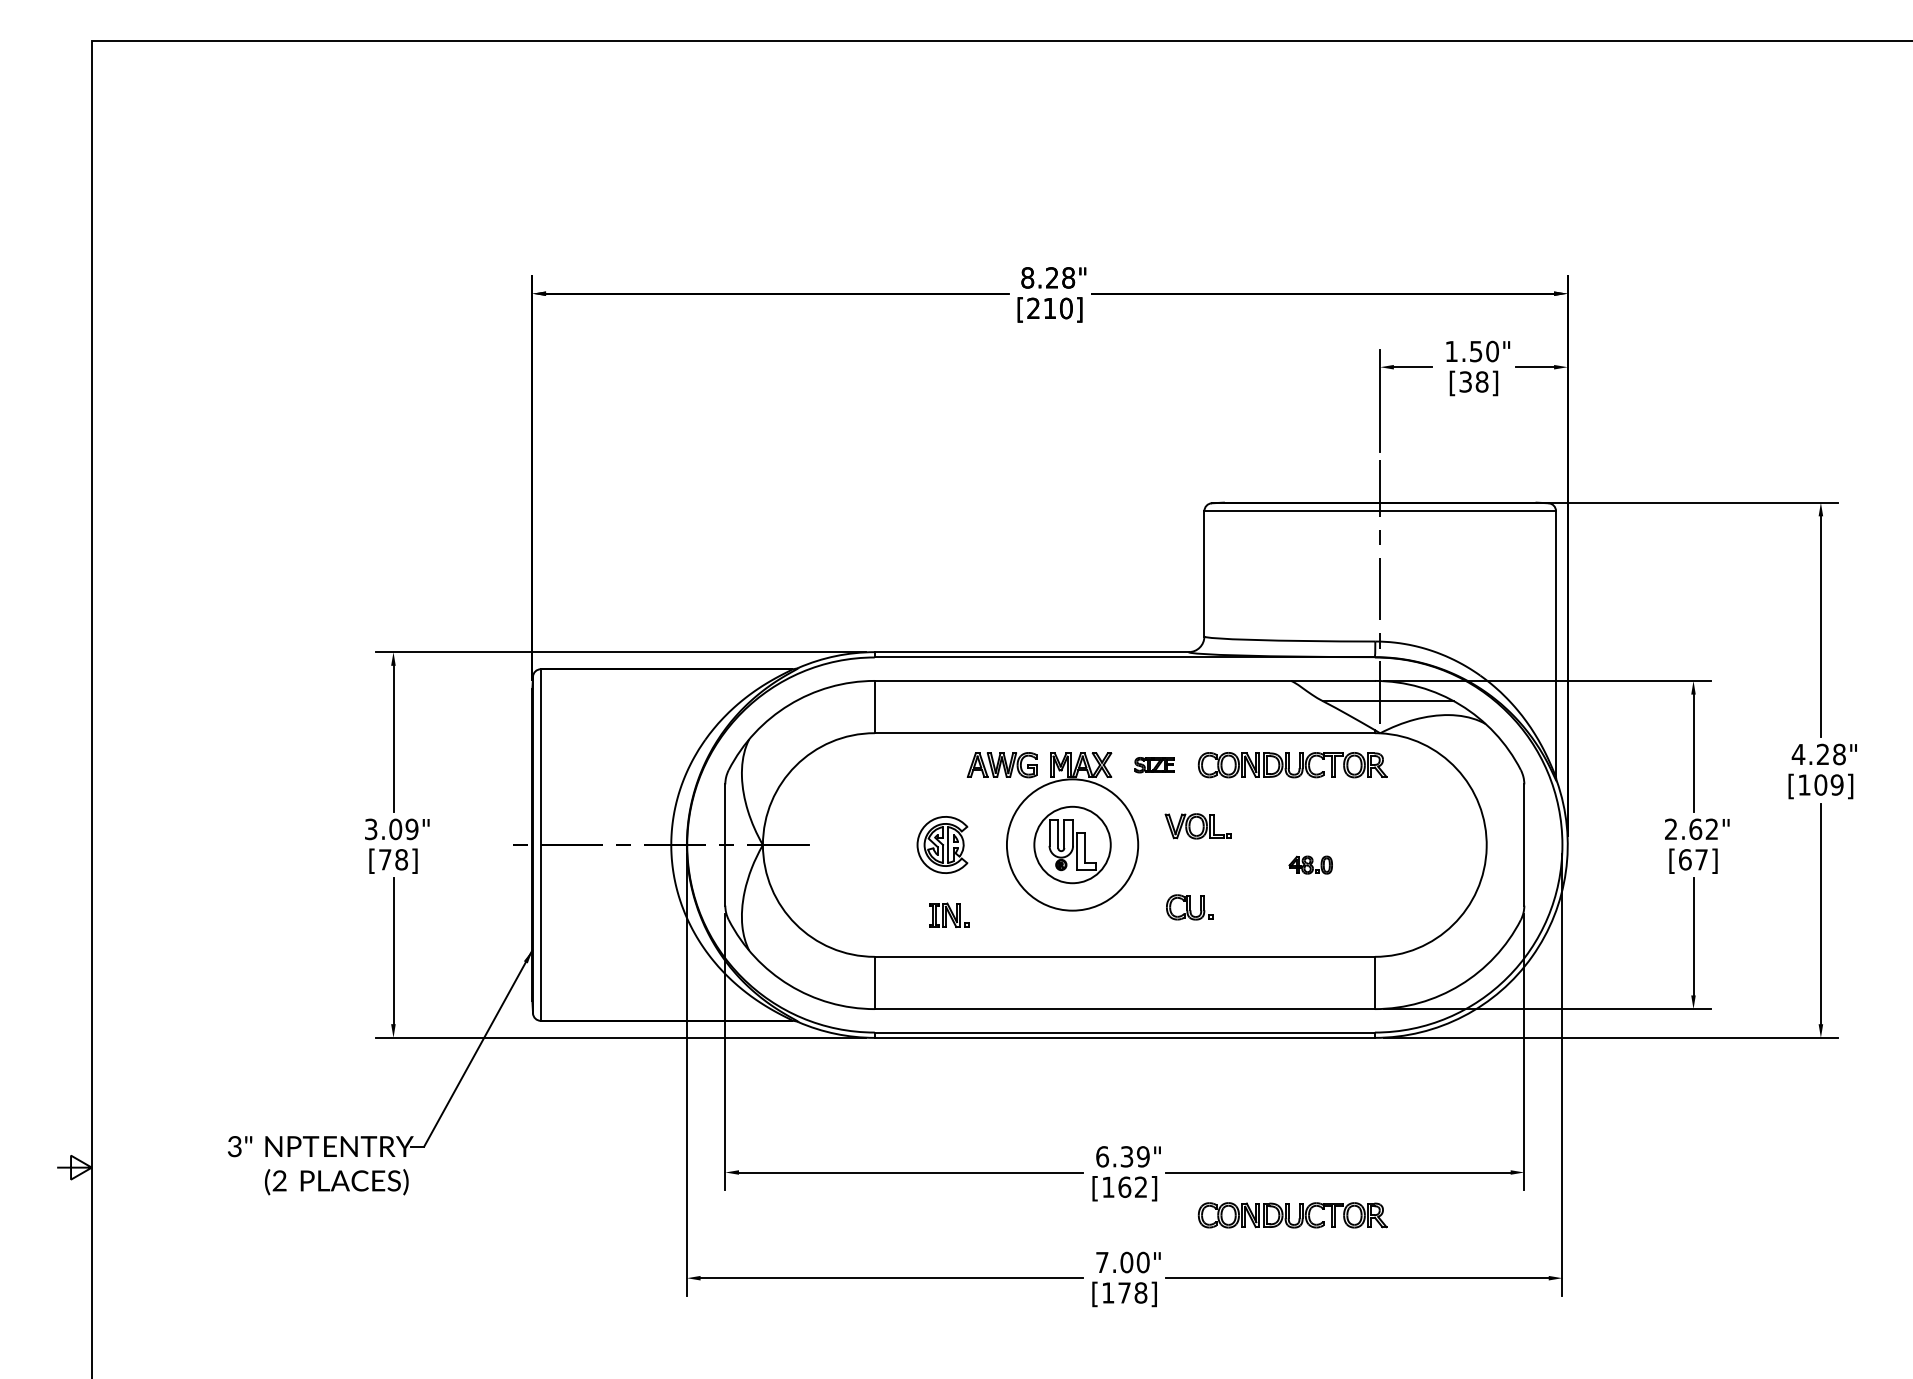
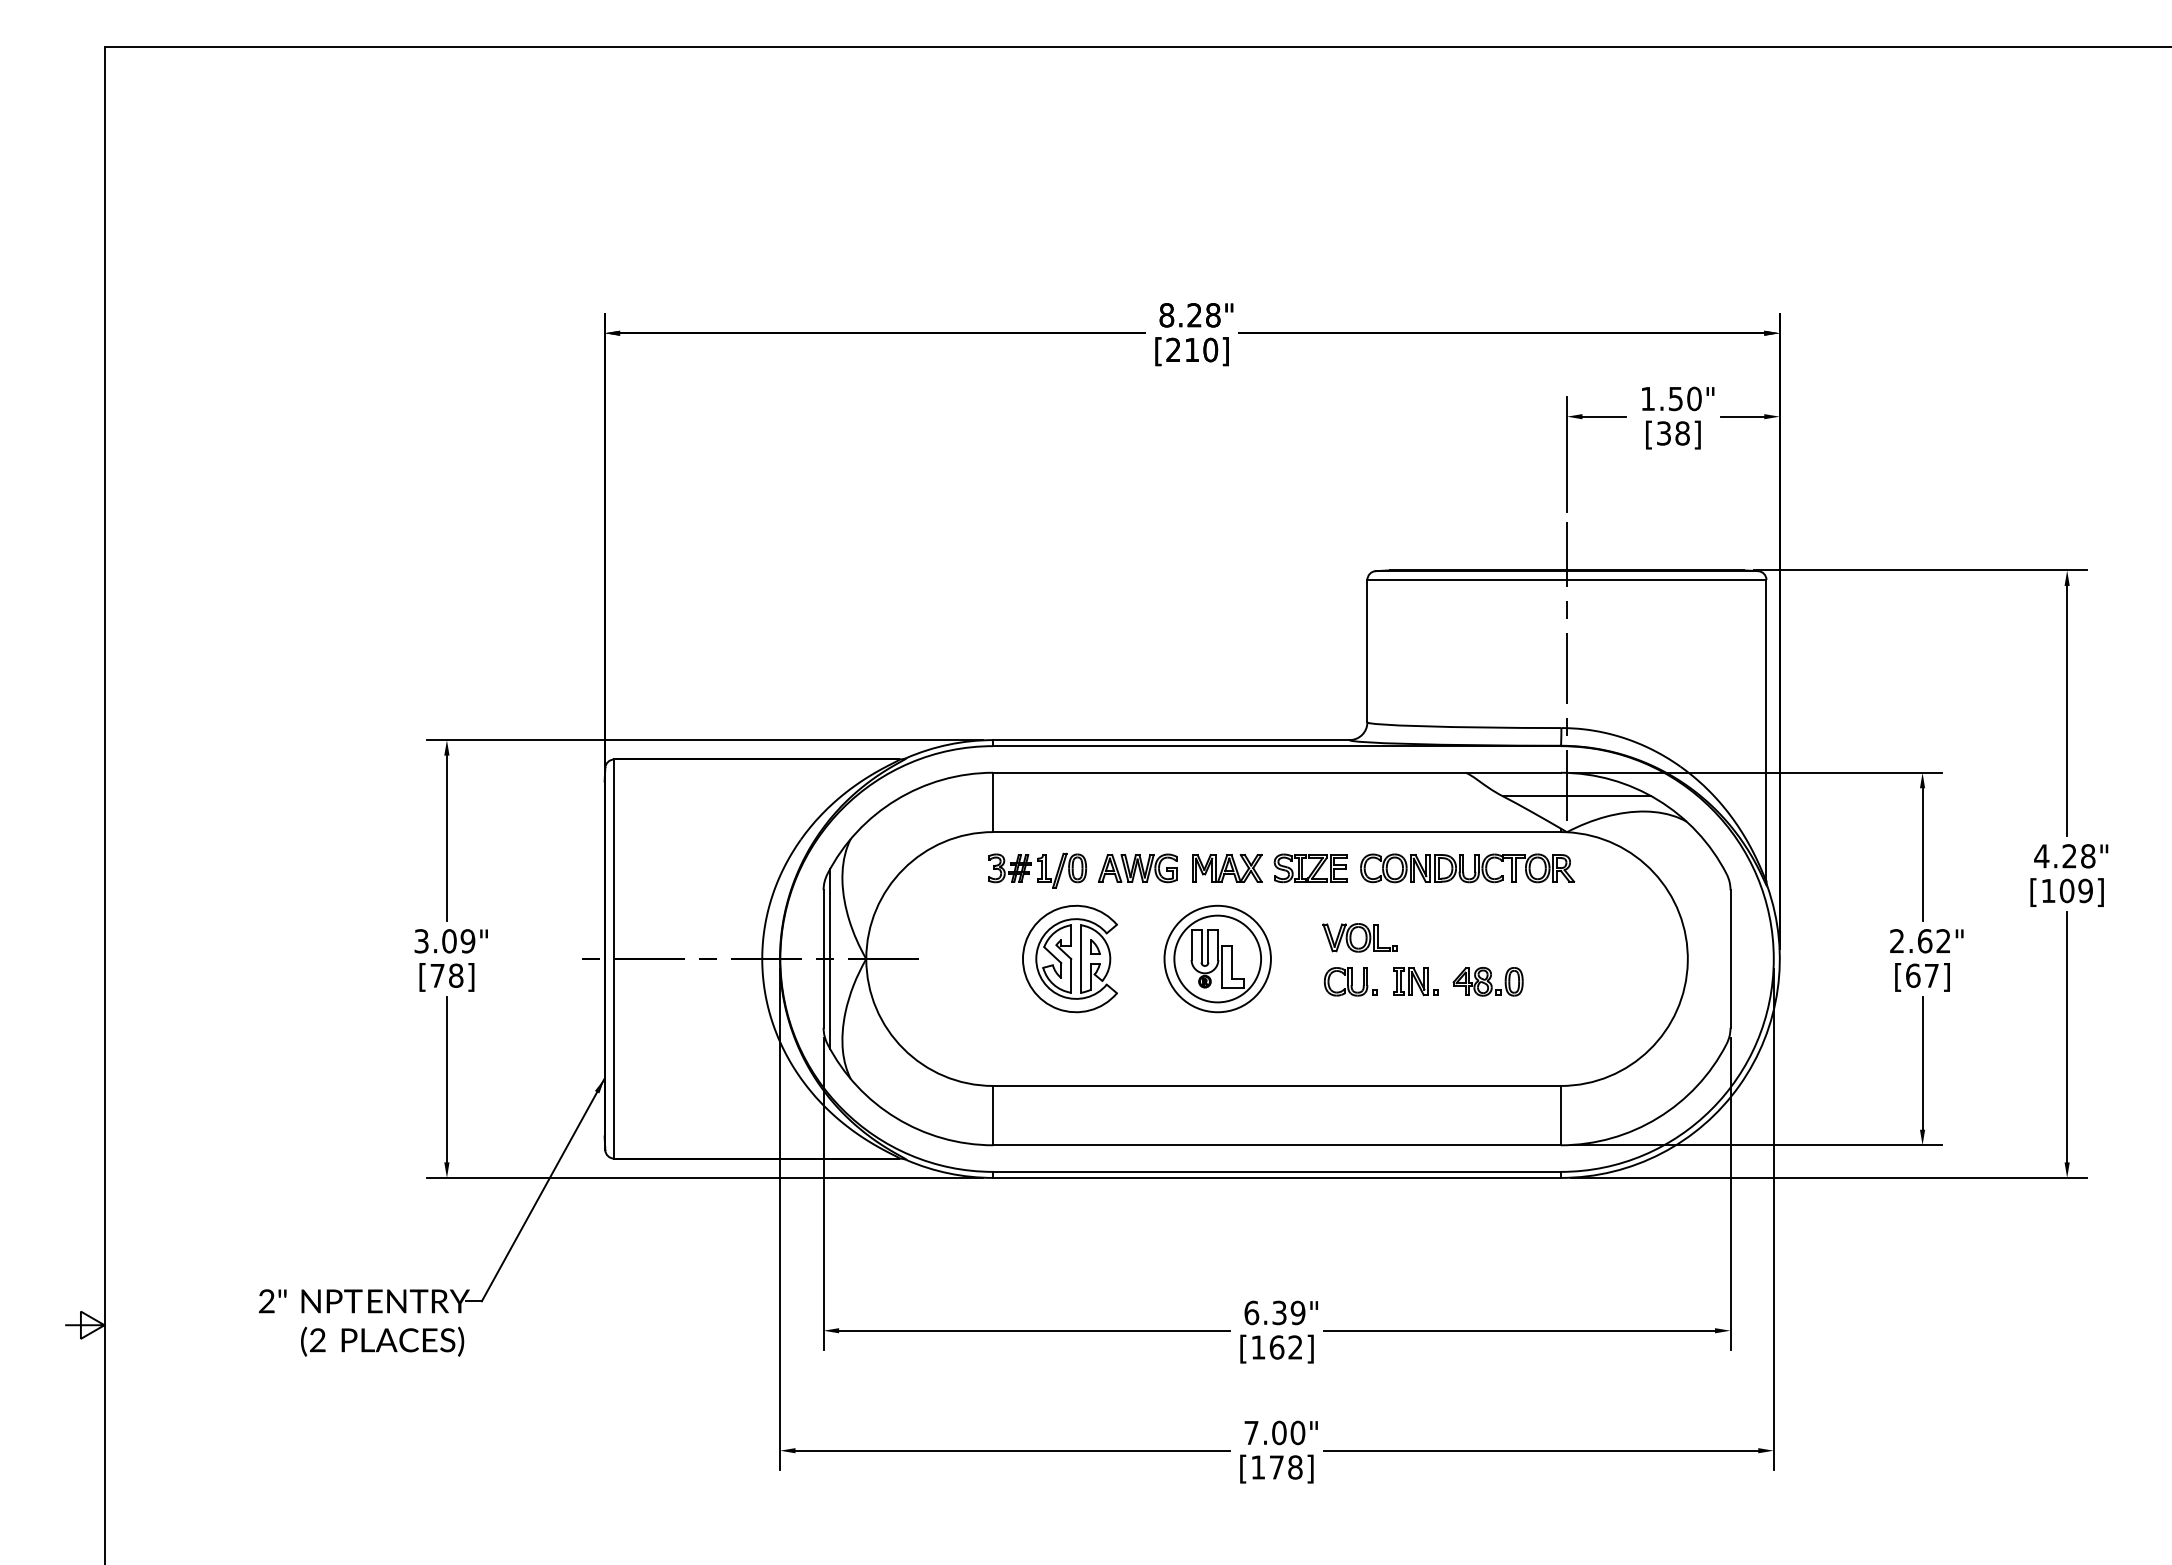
part: (1154, 765) -> (1310, 868), size x1.67
part: (913, 767) -> (1037, 870), added
line: (731, 844) -> (830, 958), added
part: (941, 844) -> (1069, 958), size x1.67
circle: (1072, 844) -> (1217, 958), size x0.71
part: (1310, 864) -> (1487, 981), size x1.43
part: (1189, 907) -> (1350, 981), moved
part: (949, 915) -> (1415, 981), moved
text: (234, 1147) -> (266, 1302), 3" -> 2"
part: (1292, 1215) -> (1467, 1379), removed

